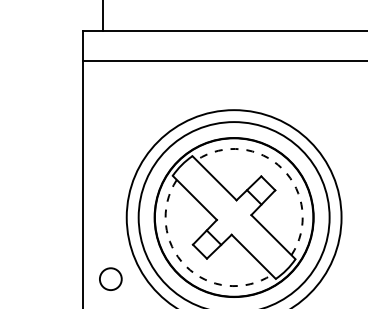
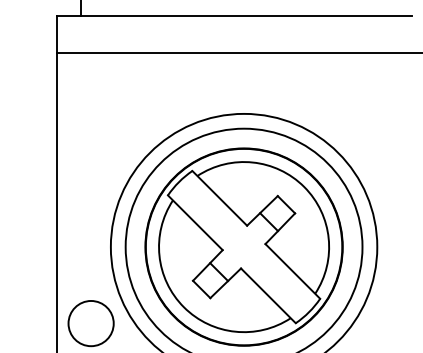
arc: (282, 169) -> (304, 187), dashed -> solid
arc: (185, 266) -> (183, 307), dashed -> solid
circle: (110, 278) -> (90, 322), size x1.67

